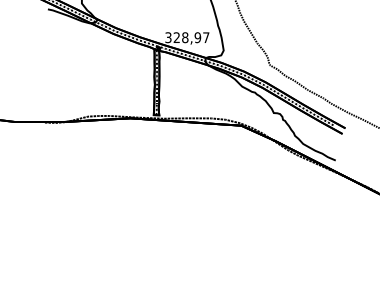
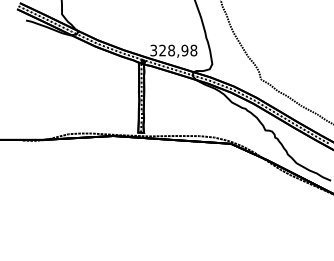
text: (206, 37) -> (194, 50), 328,97 -> 328,98

